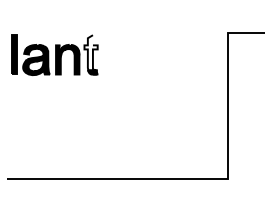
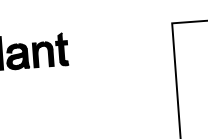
fill: (90, 52) -> (61, 47), added

